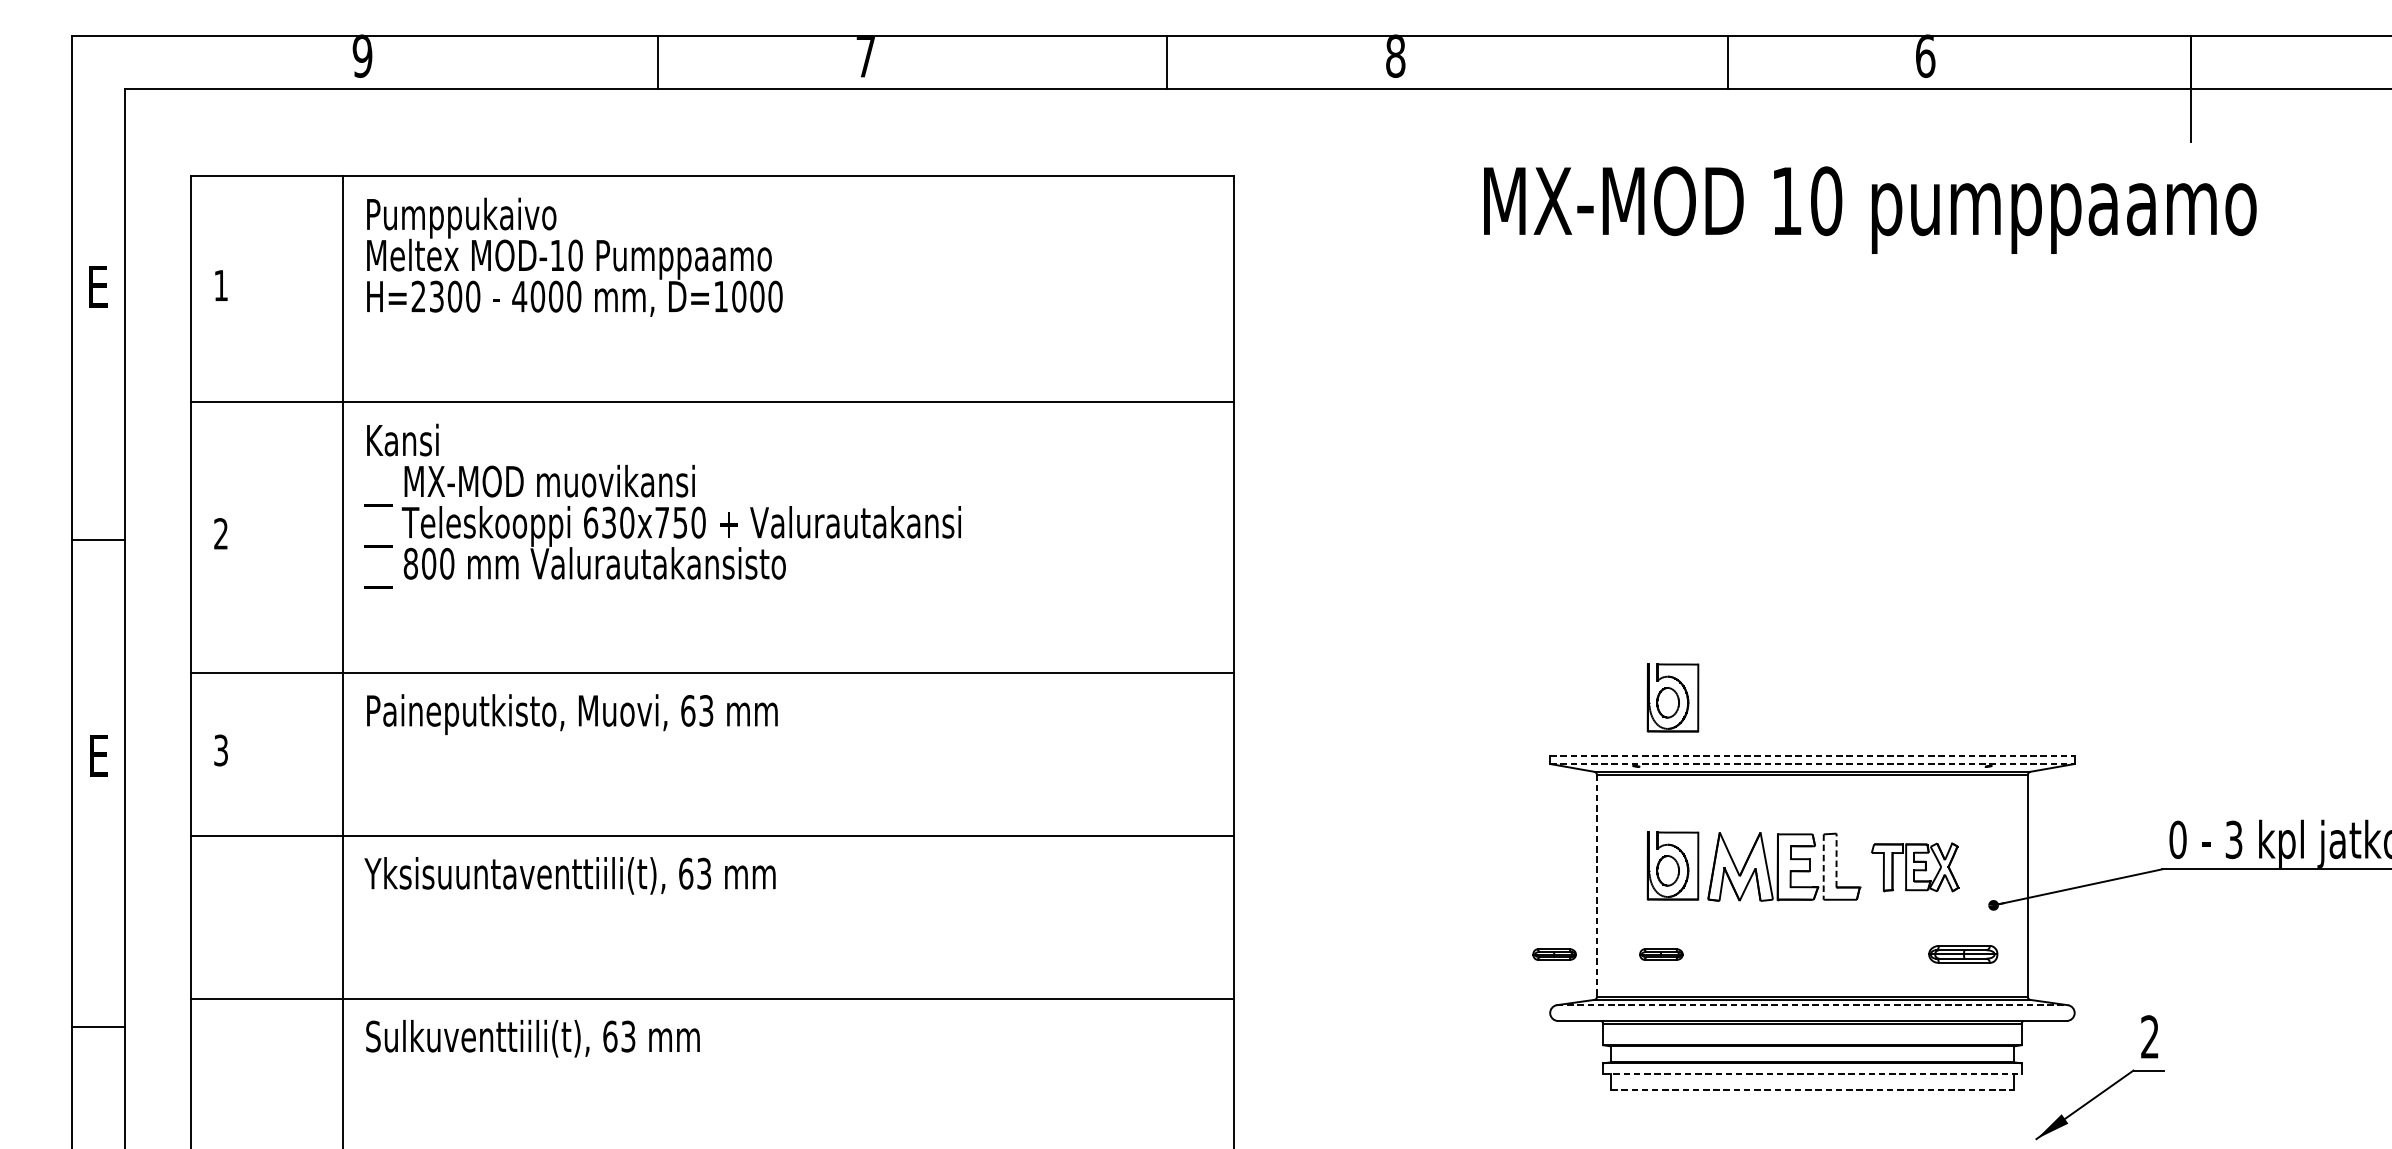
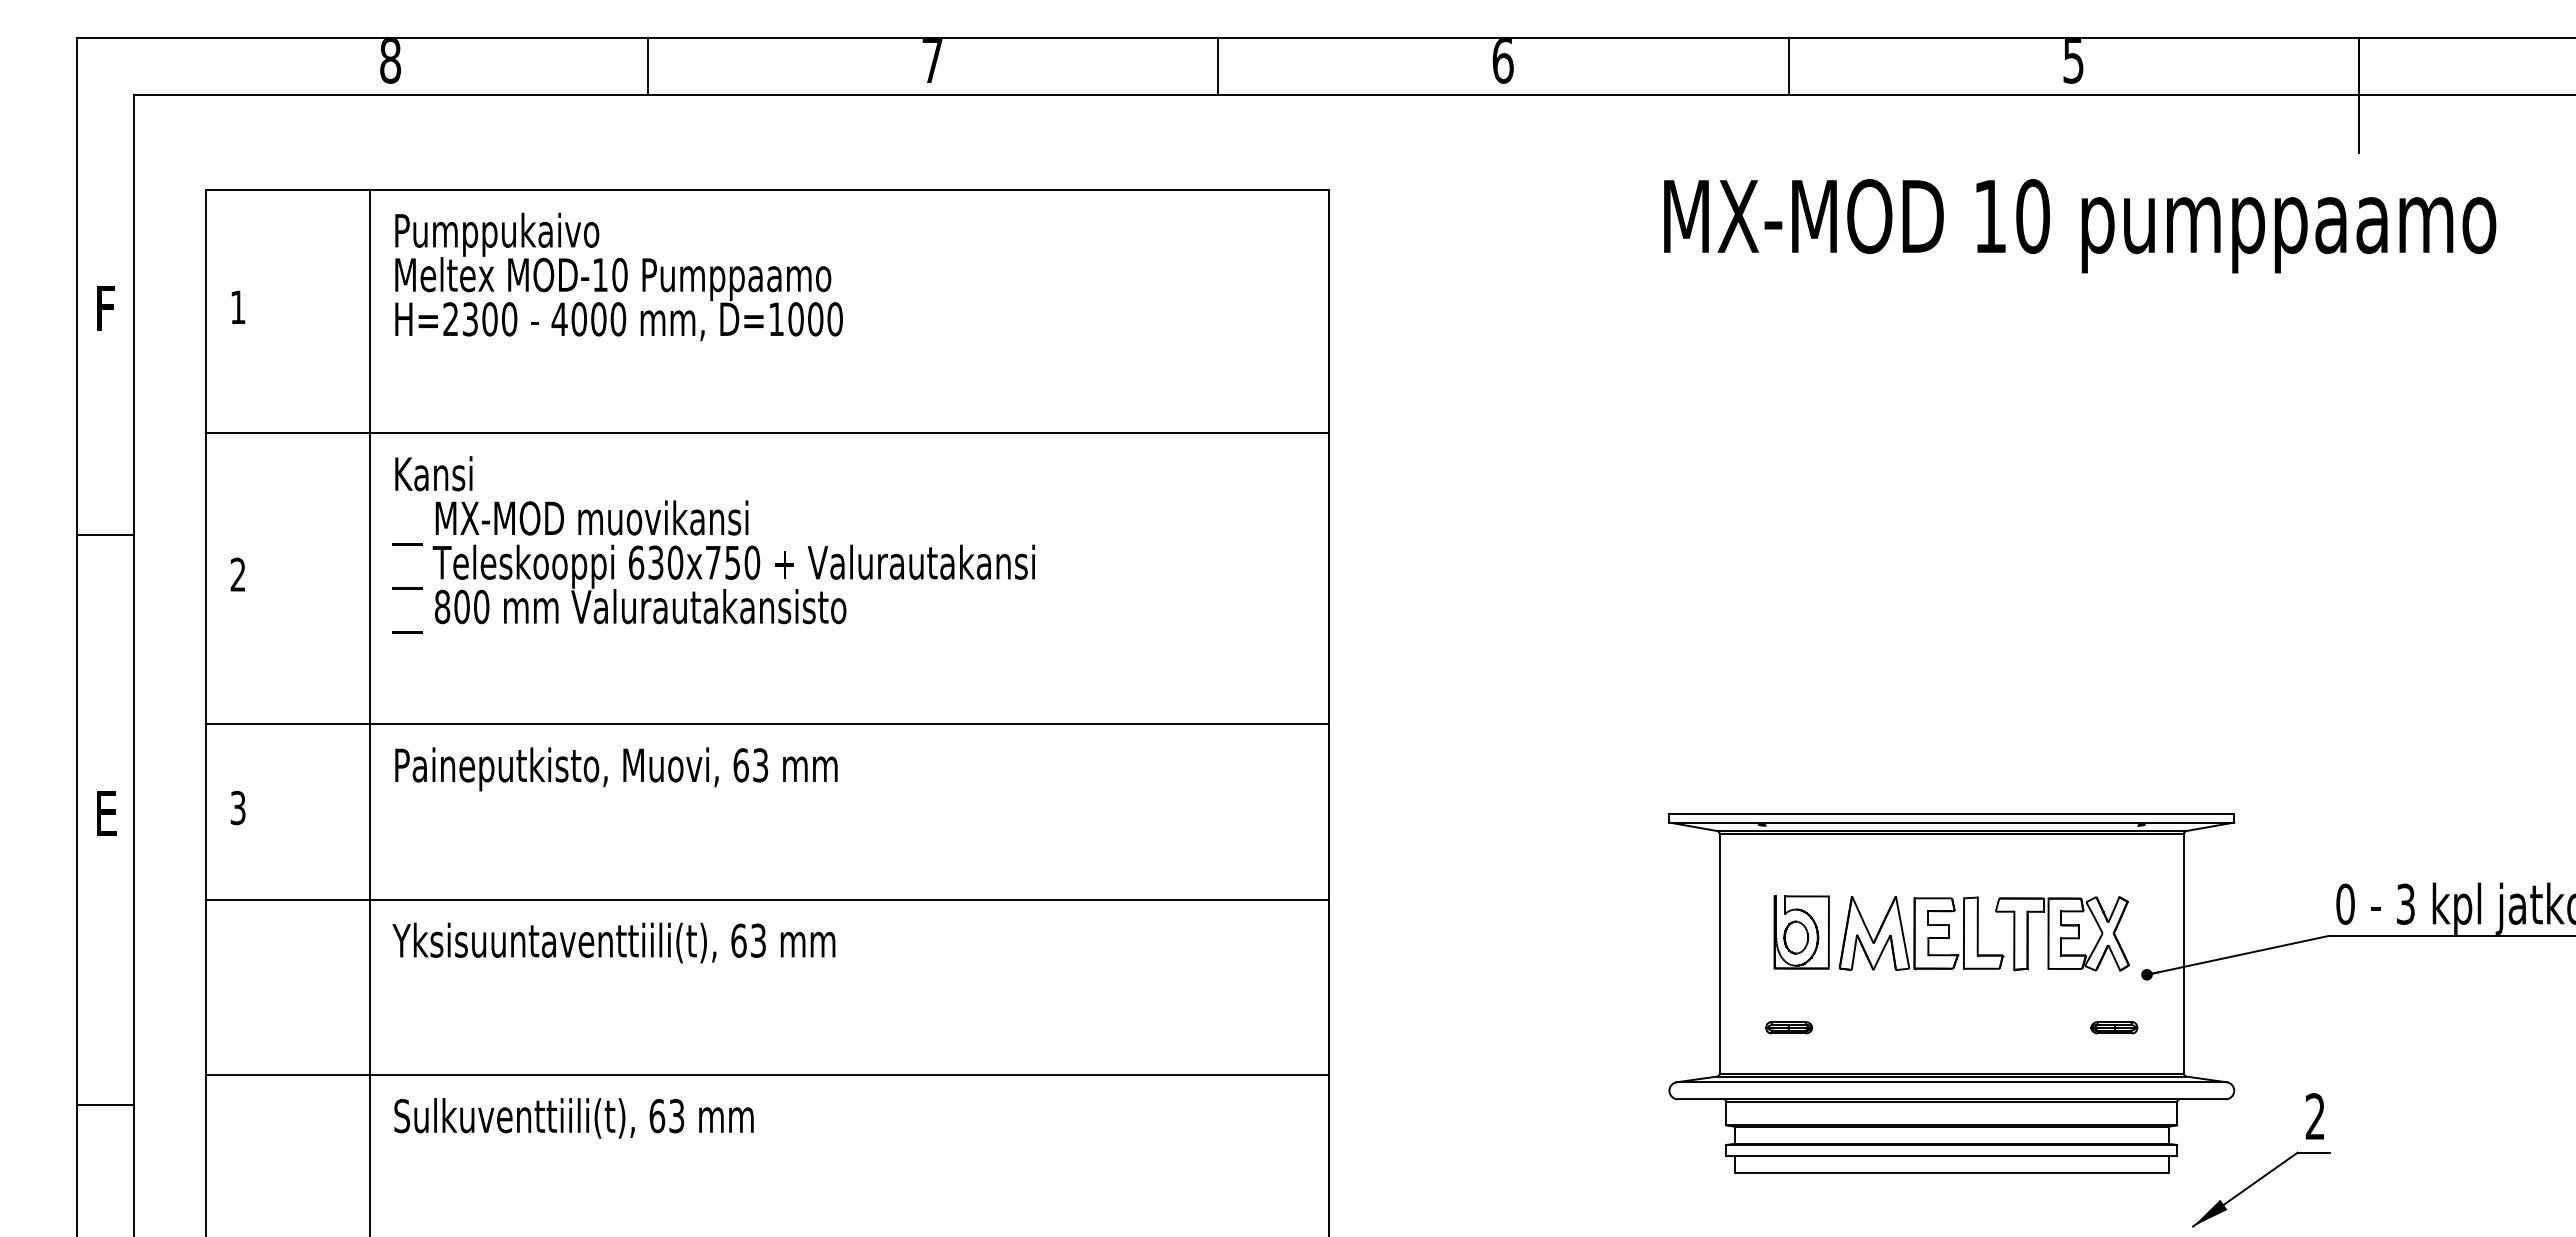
text: (362, 57) -> (390, 61), 9 -> 8
text: (1395, 57) -> (1502, 61), 8 -> 6
text: (1925, 57) -> (2073, 61), 6 -> 5
line: (657, 61) -> (647, 66), moved
line: (1166, 61) -> (1218, 66), moved
line: (1727, 61) -> (1788, 66), moved
text: (1870, 210) -> (2080, 226), moved
text: (97, 286) -> (105, 308), E -> F
line: (97, 539) -> (105, 534), moved
part: (1672, 698) -> (1801, 751), removed
line: (1813, 756) -> (1952, 814), dashed -> solid
line: (1813, 763) -> (1952, 822), dashed -> solid
line: (1836, 860) -> (1977, 926), dashed -> solid
line: (1823, 867) -> (1963, 934), dashed -> solid
part: (1915, 867) -> (2062, 933), size x1.43
line: (1596, 885) -> (1719, 953), dashed -> solid
part: (1554, 954) -> (1674, 1027), removed
part: (1963, 954) -> (2114, 1027), size x0.62
line: (1813, 1005) -> (1952, 1082), dashed -> solid
line: (1813, 1074) -> (1952, 1156), dashed -> solid
line: (1812, 1089) -> (1951, 1173), dashed -> solid

